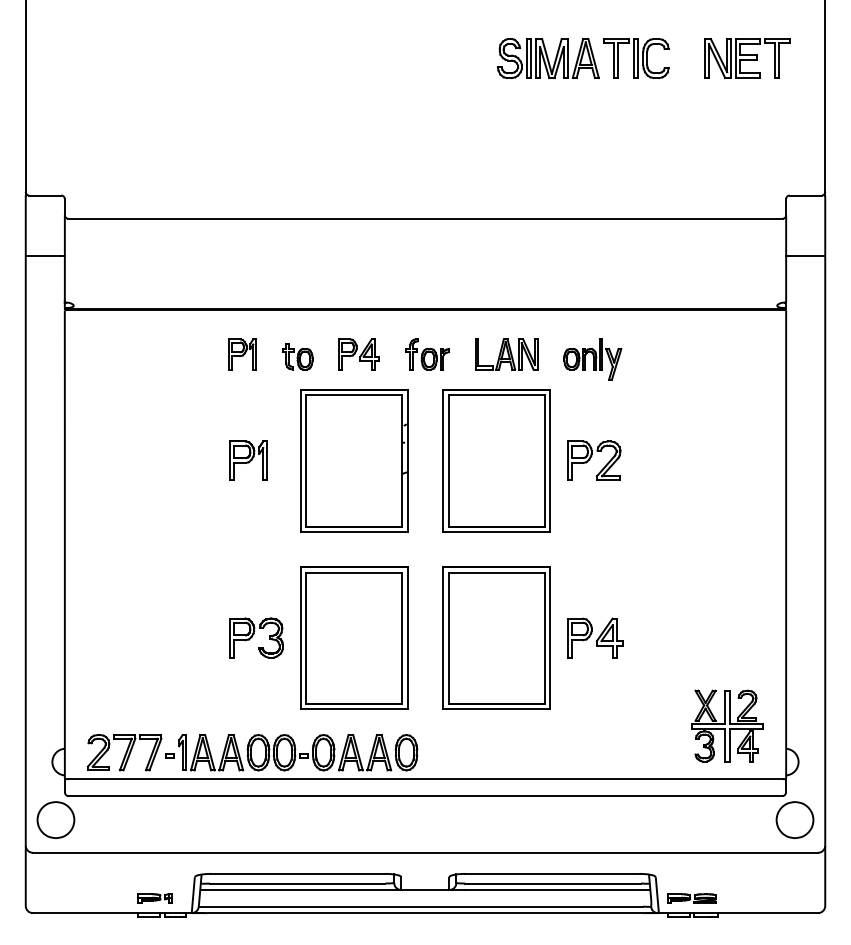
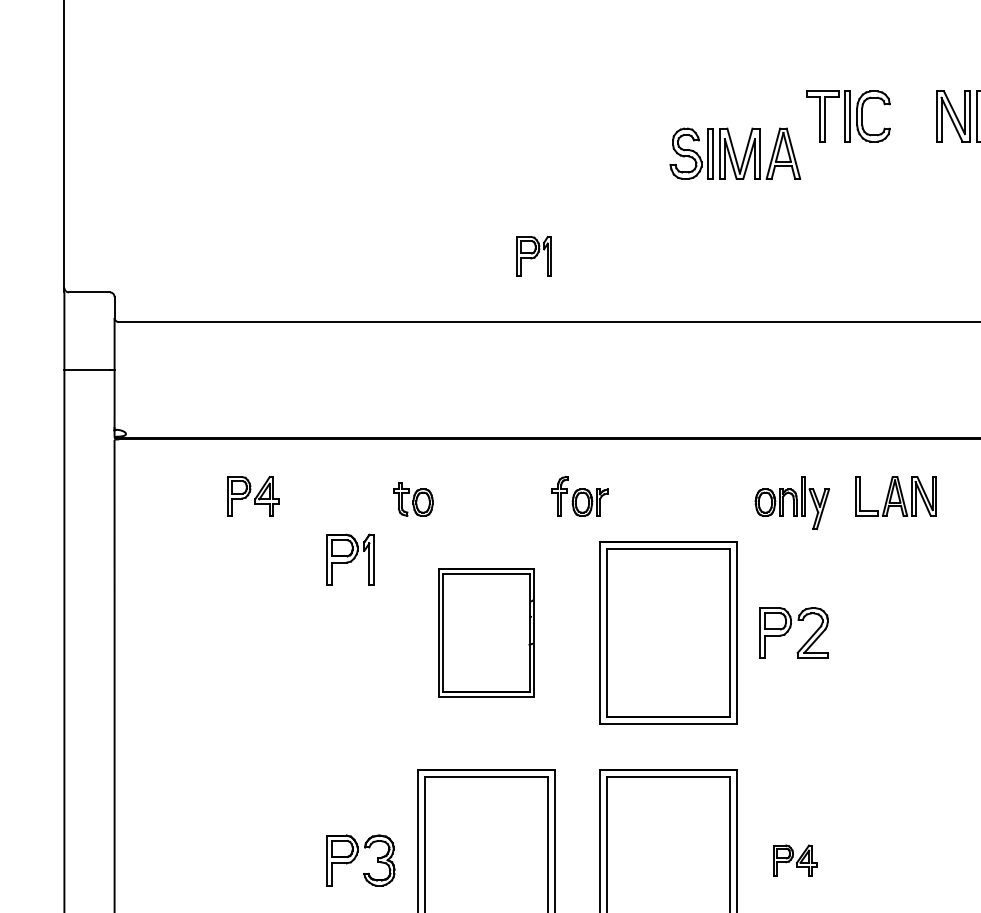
part: (548, 58) -> (735, 153), moved
part: (242, 354) -> (533, 256), moved
part: (358, 354) -> (252, 496), moved
part: (506, 354) -> (896, 496), moved
part: (248, 460) -> (350, 559), moved
part: (354, 460) -> (486, 632), size x0.7
part: (595, 637) -> (795, 859), size x0.6

